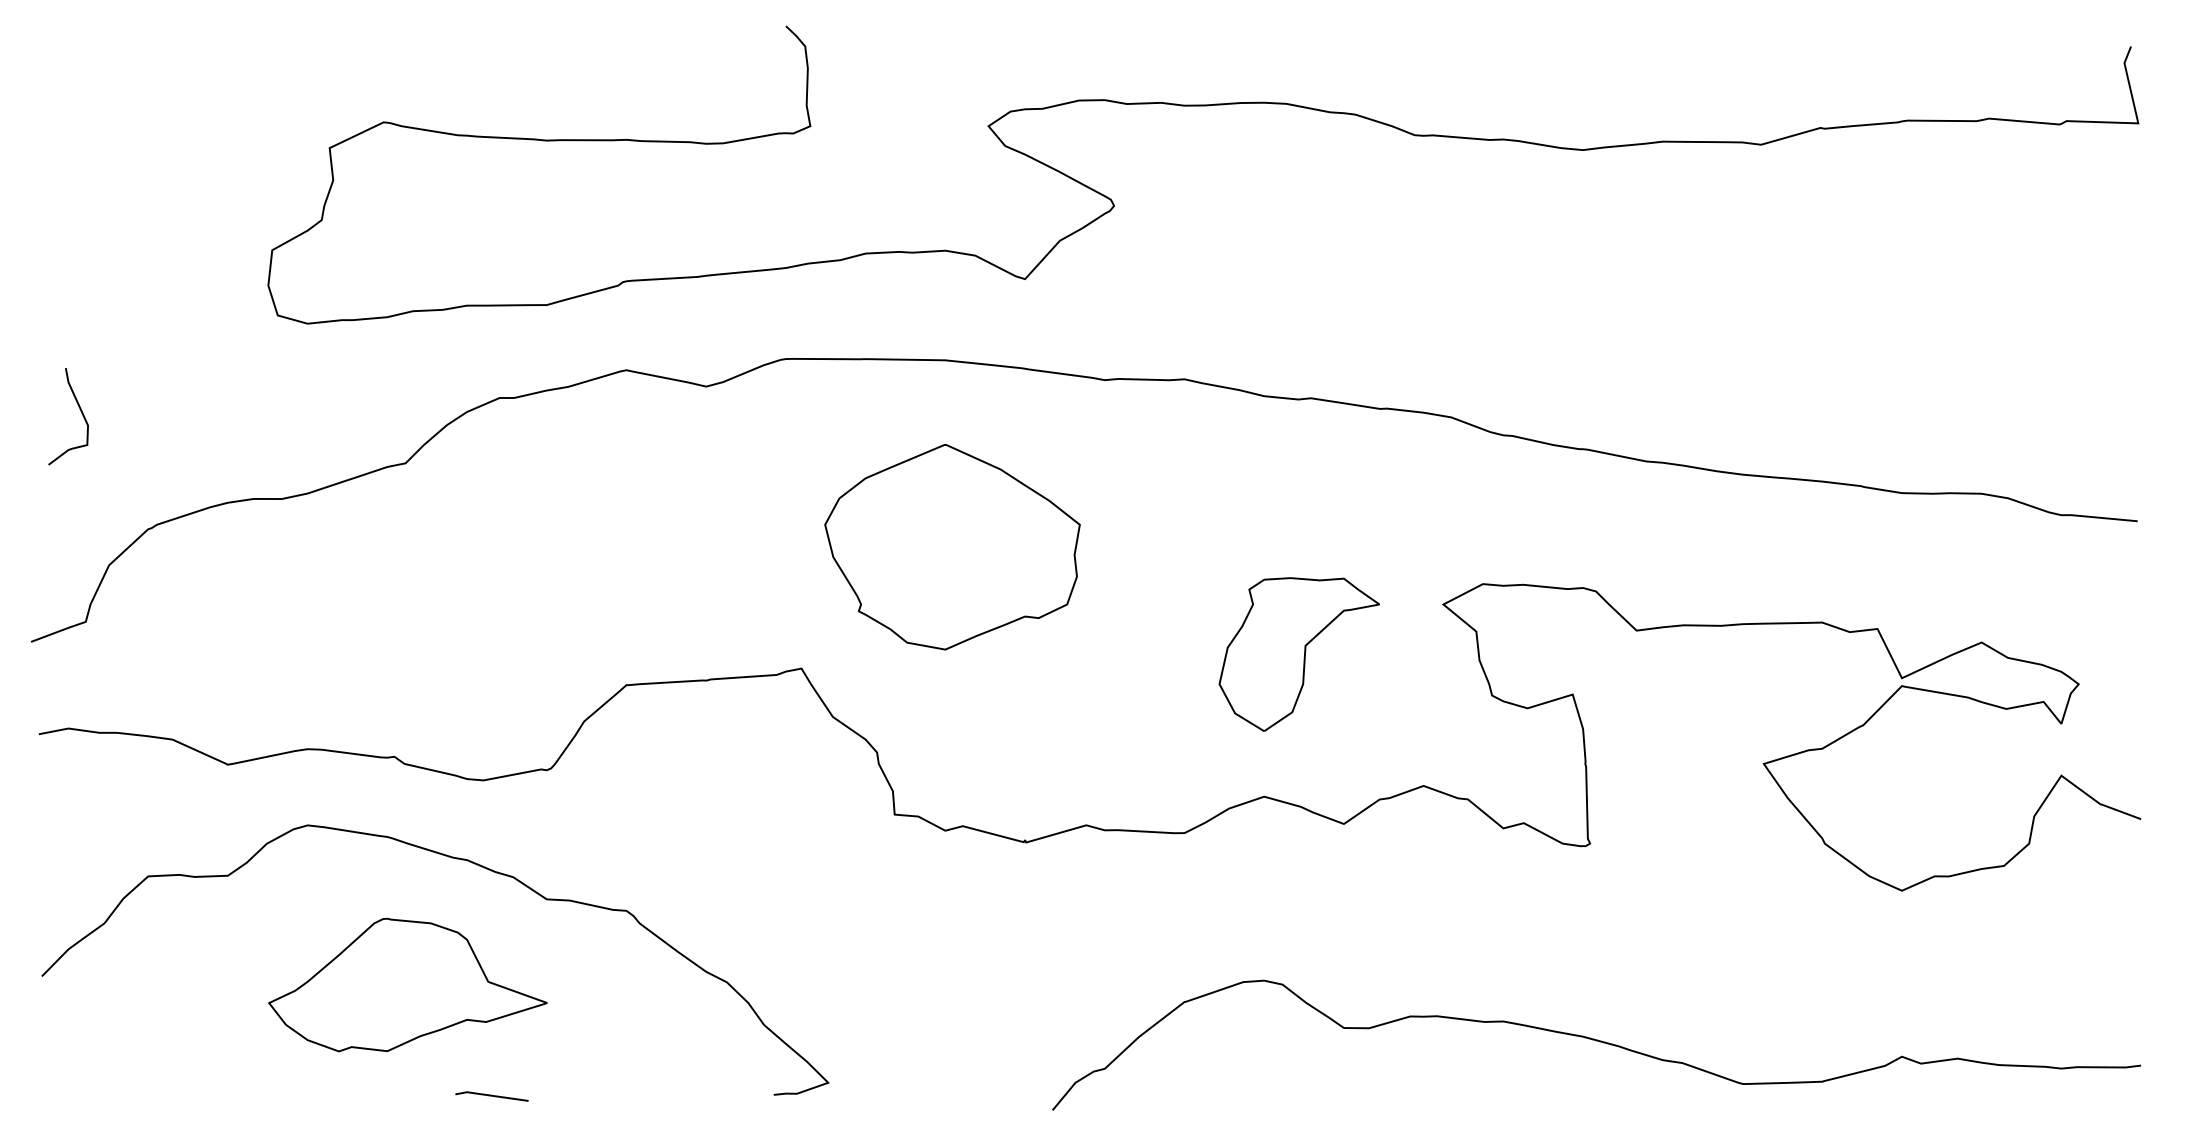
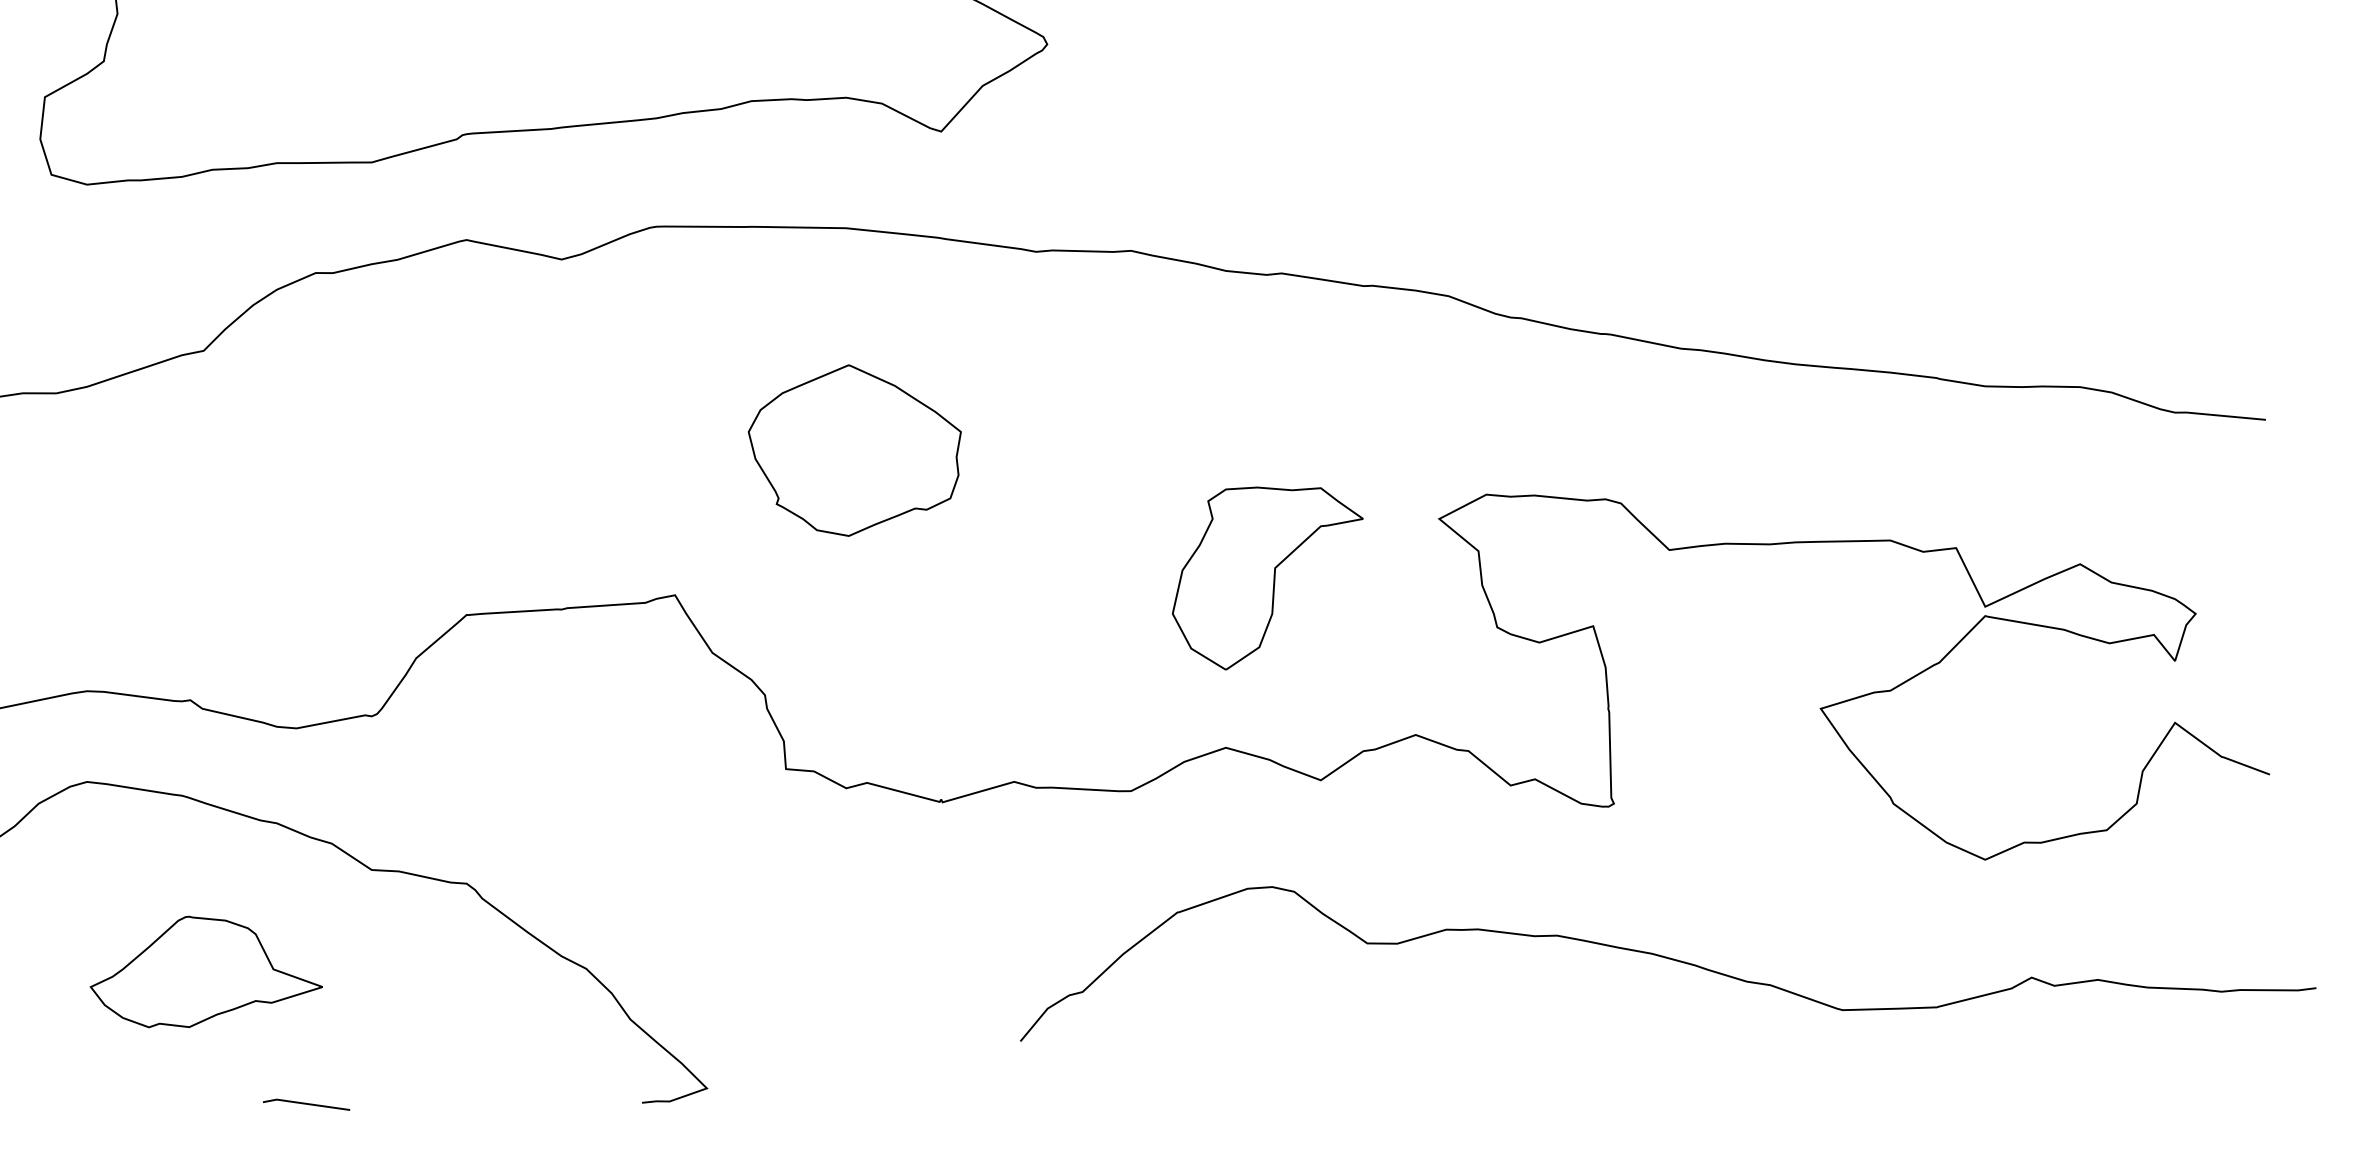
part: (952, 546) -> (854, 449), size x0.7
part: (407, 984) -> (205, 971), size x0.7
curve: (1596, 1041) -> (1668, 959), moved

